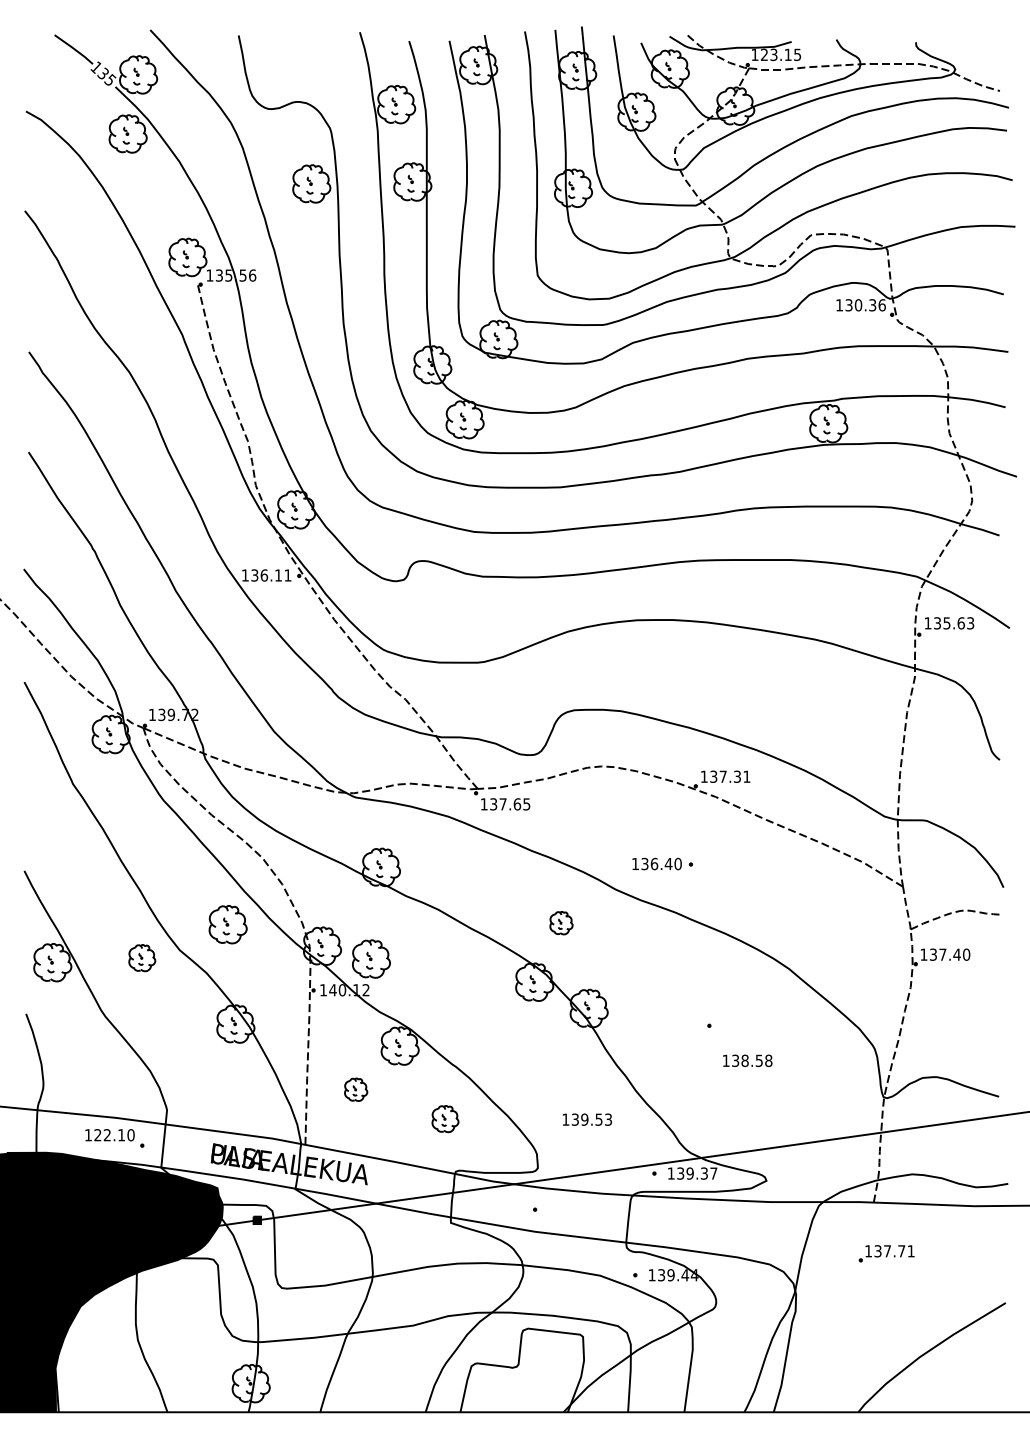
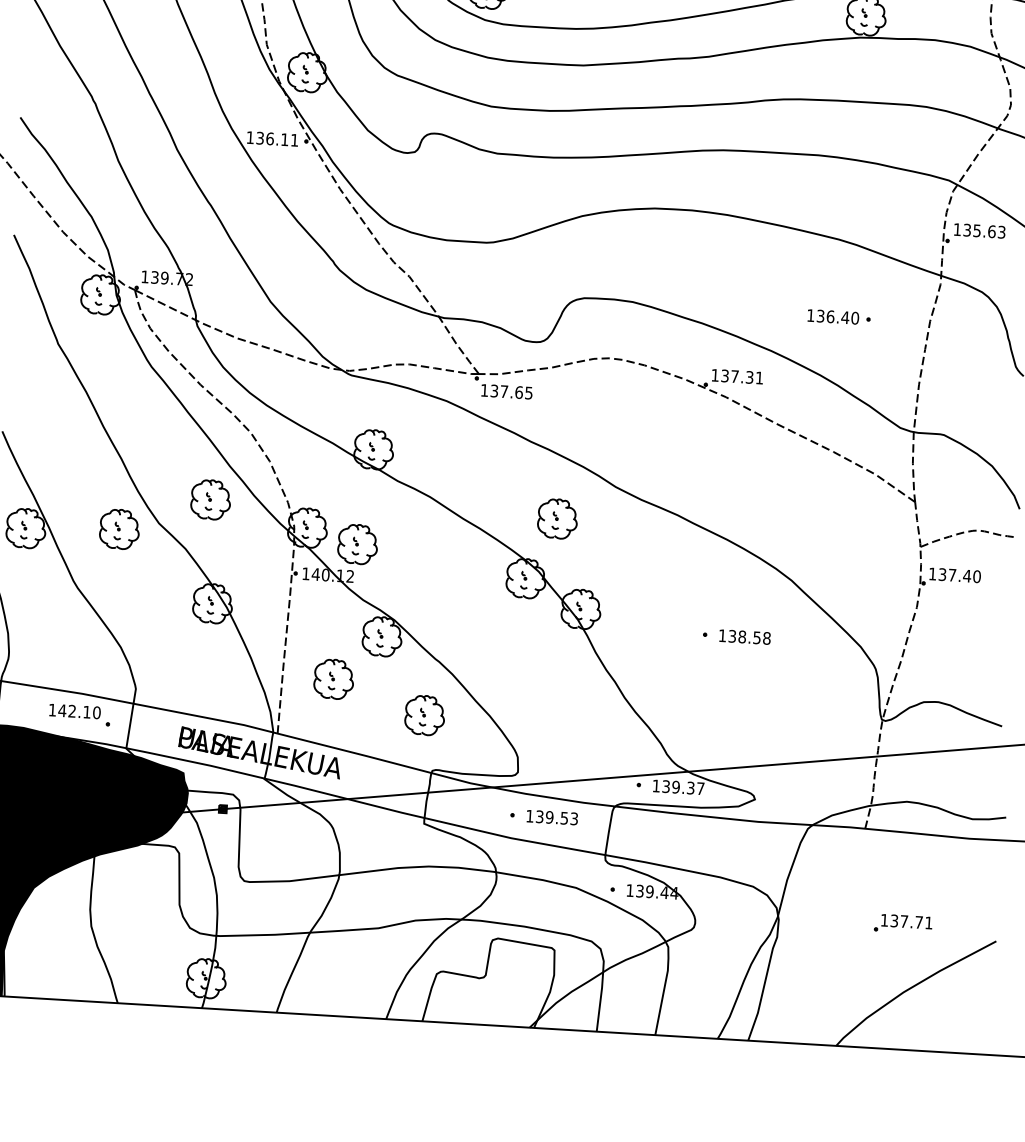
part: (662, 863) -> (838, 316), moved
part: (561, 922) -> (557, 518), size x1.67
part: (141, 957) -> (118, 528), size x1.43
text: (747, 1060) -> (744, 636), moved
part: (355, 1089) -> (333, 679), size x1.67
part: (445, 1118) -> (424, 714), size x1.43
text: (586, 1119) -> (551, 817), moved
text: (97, 1135) -> (61, 711), 122.10 -> 142.10
part: (886, 1253) -> (903, 923), moved

